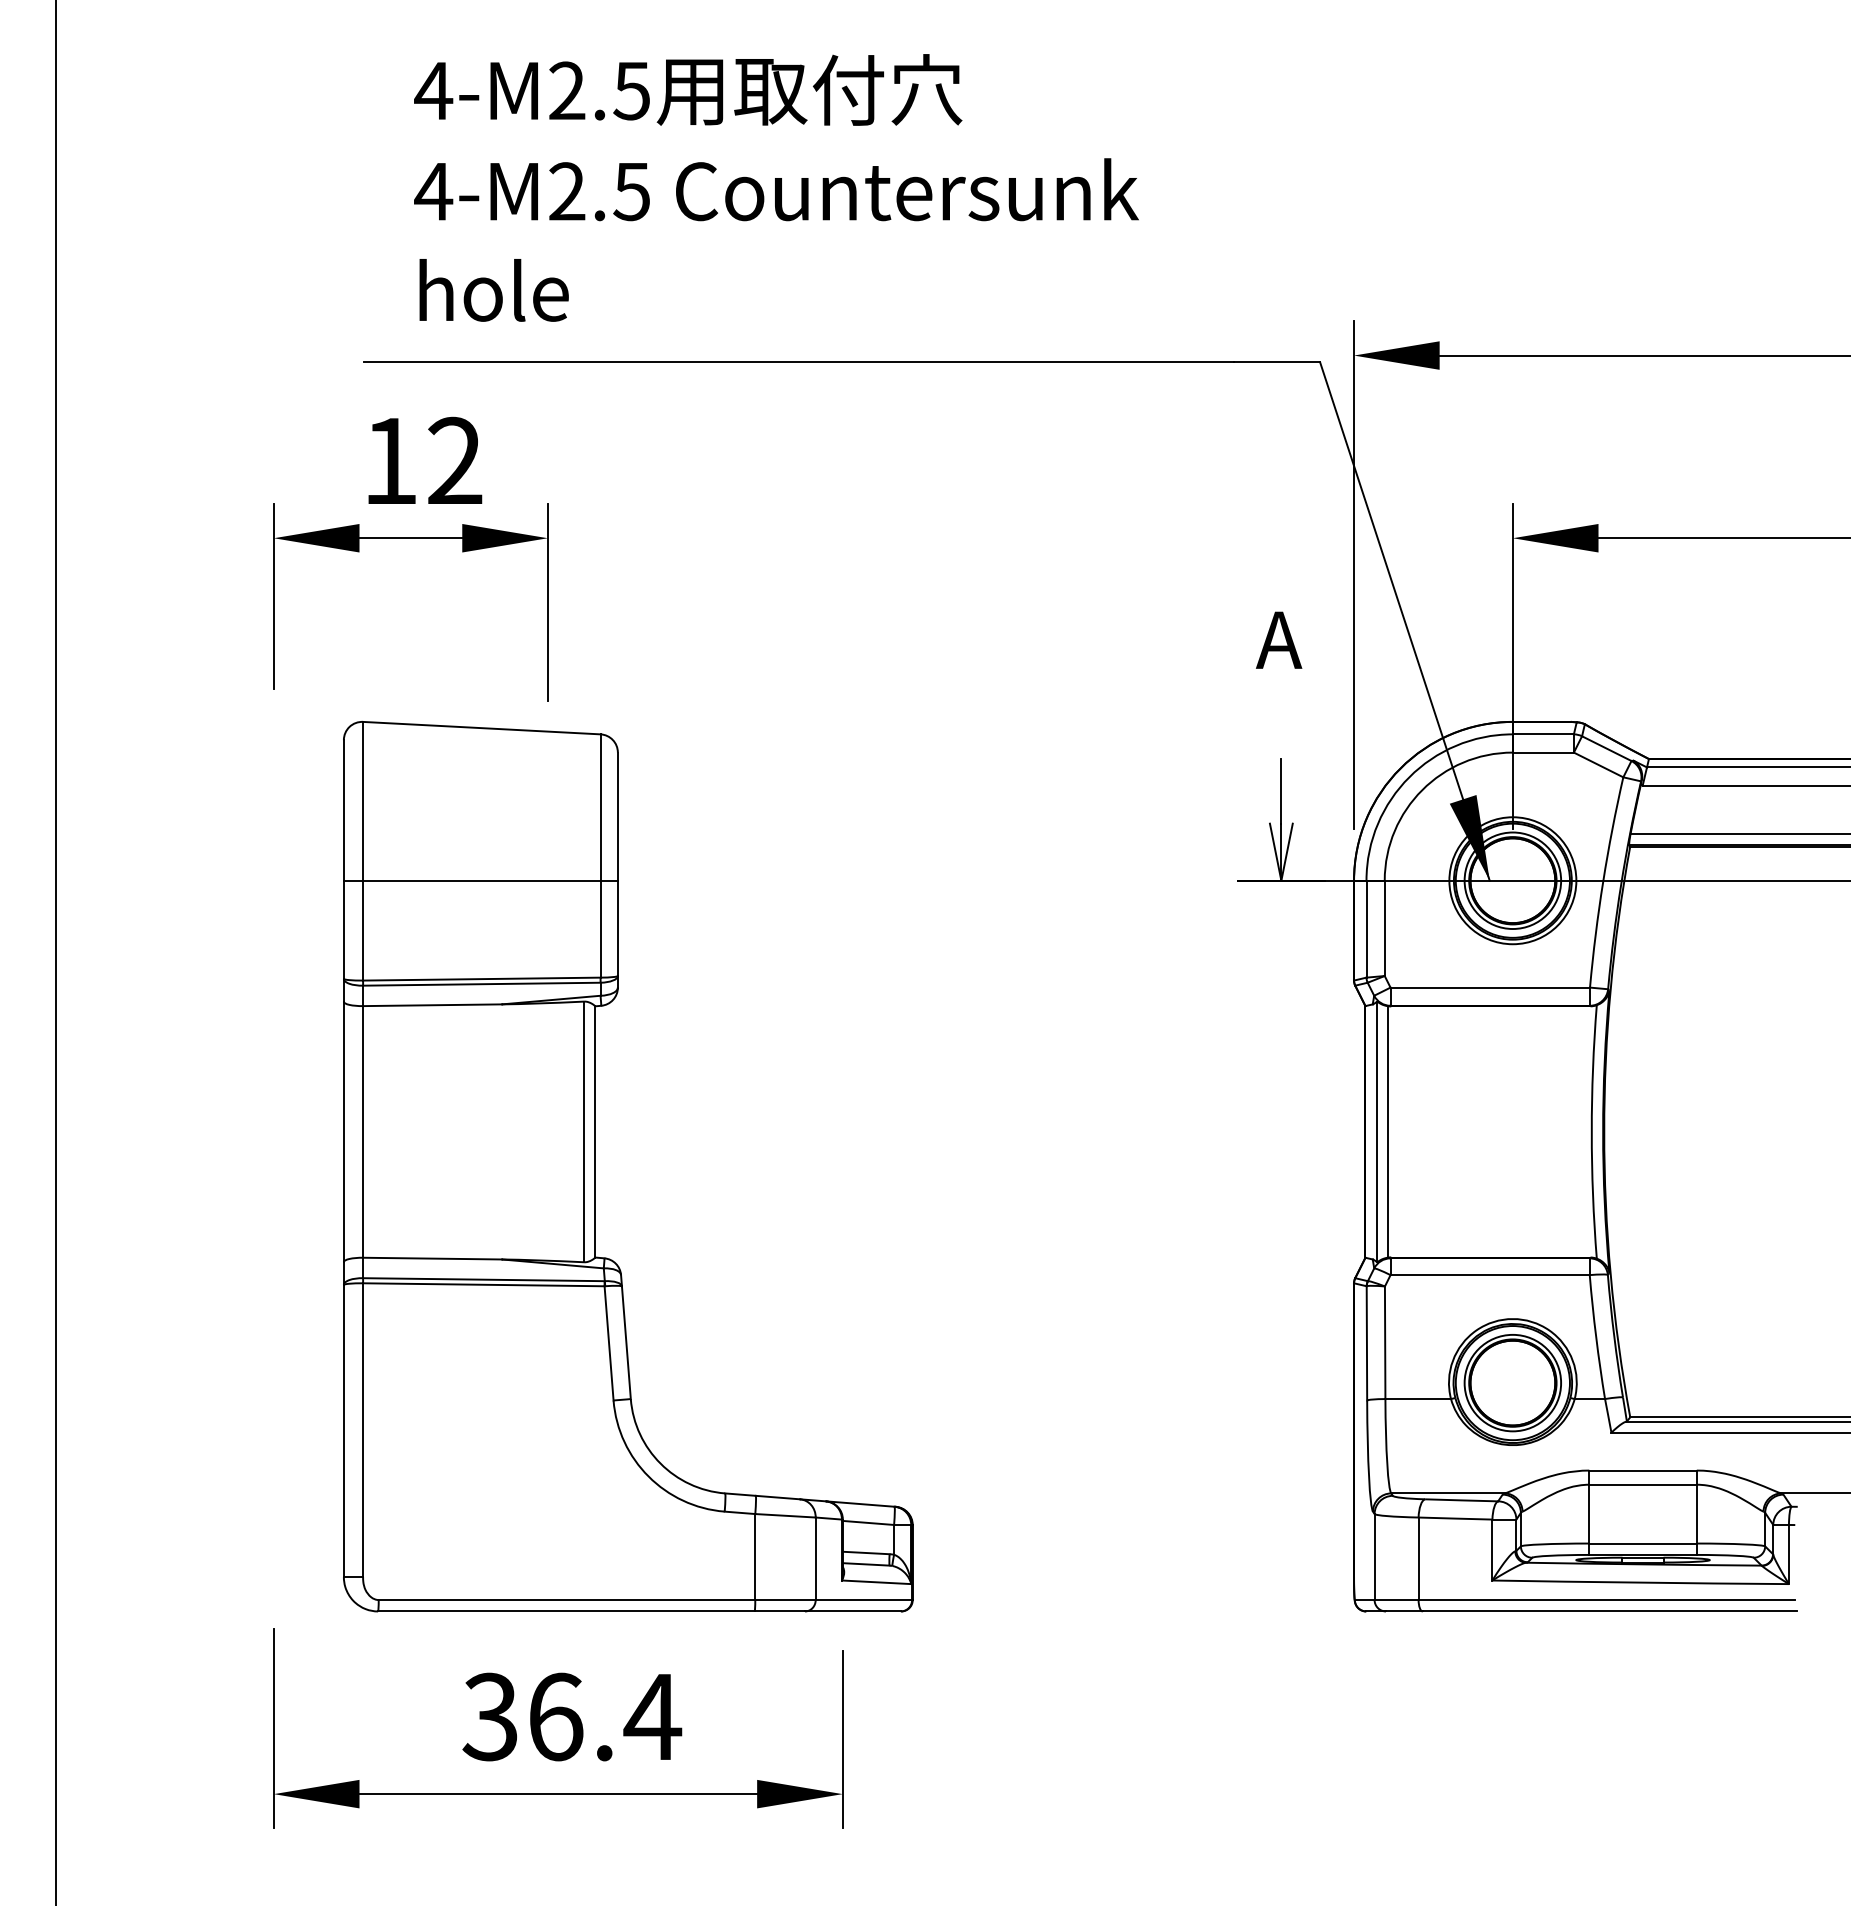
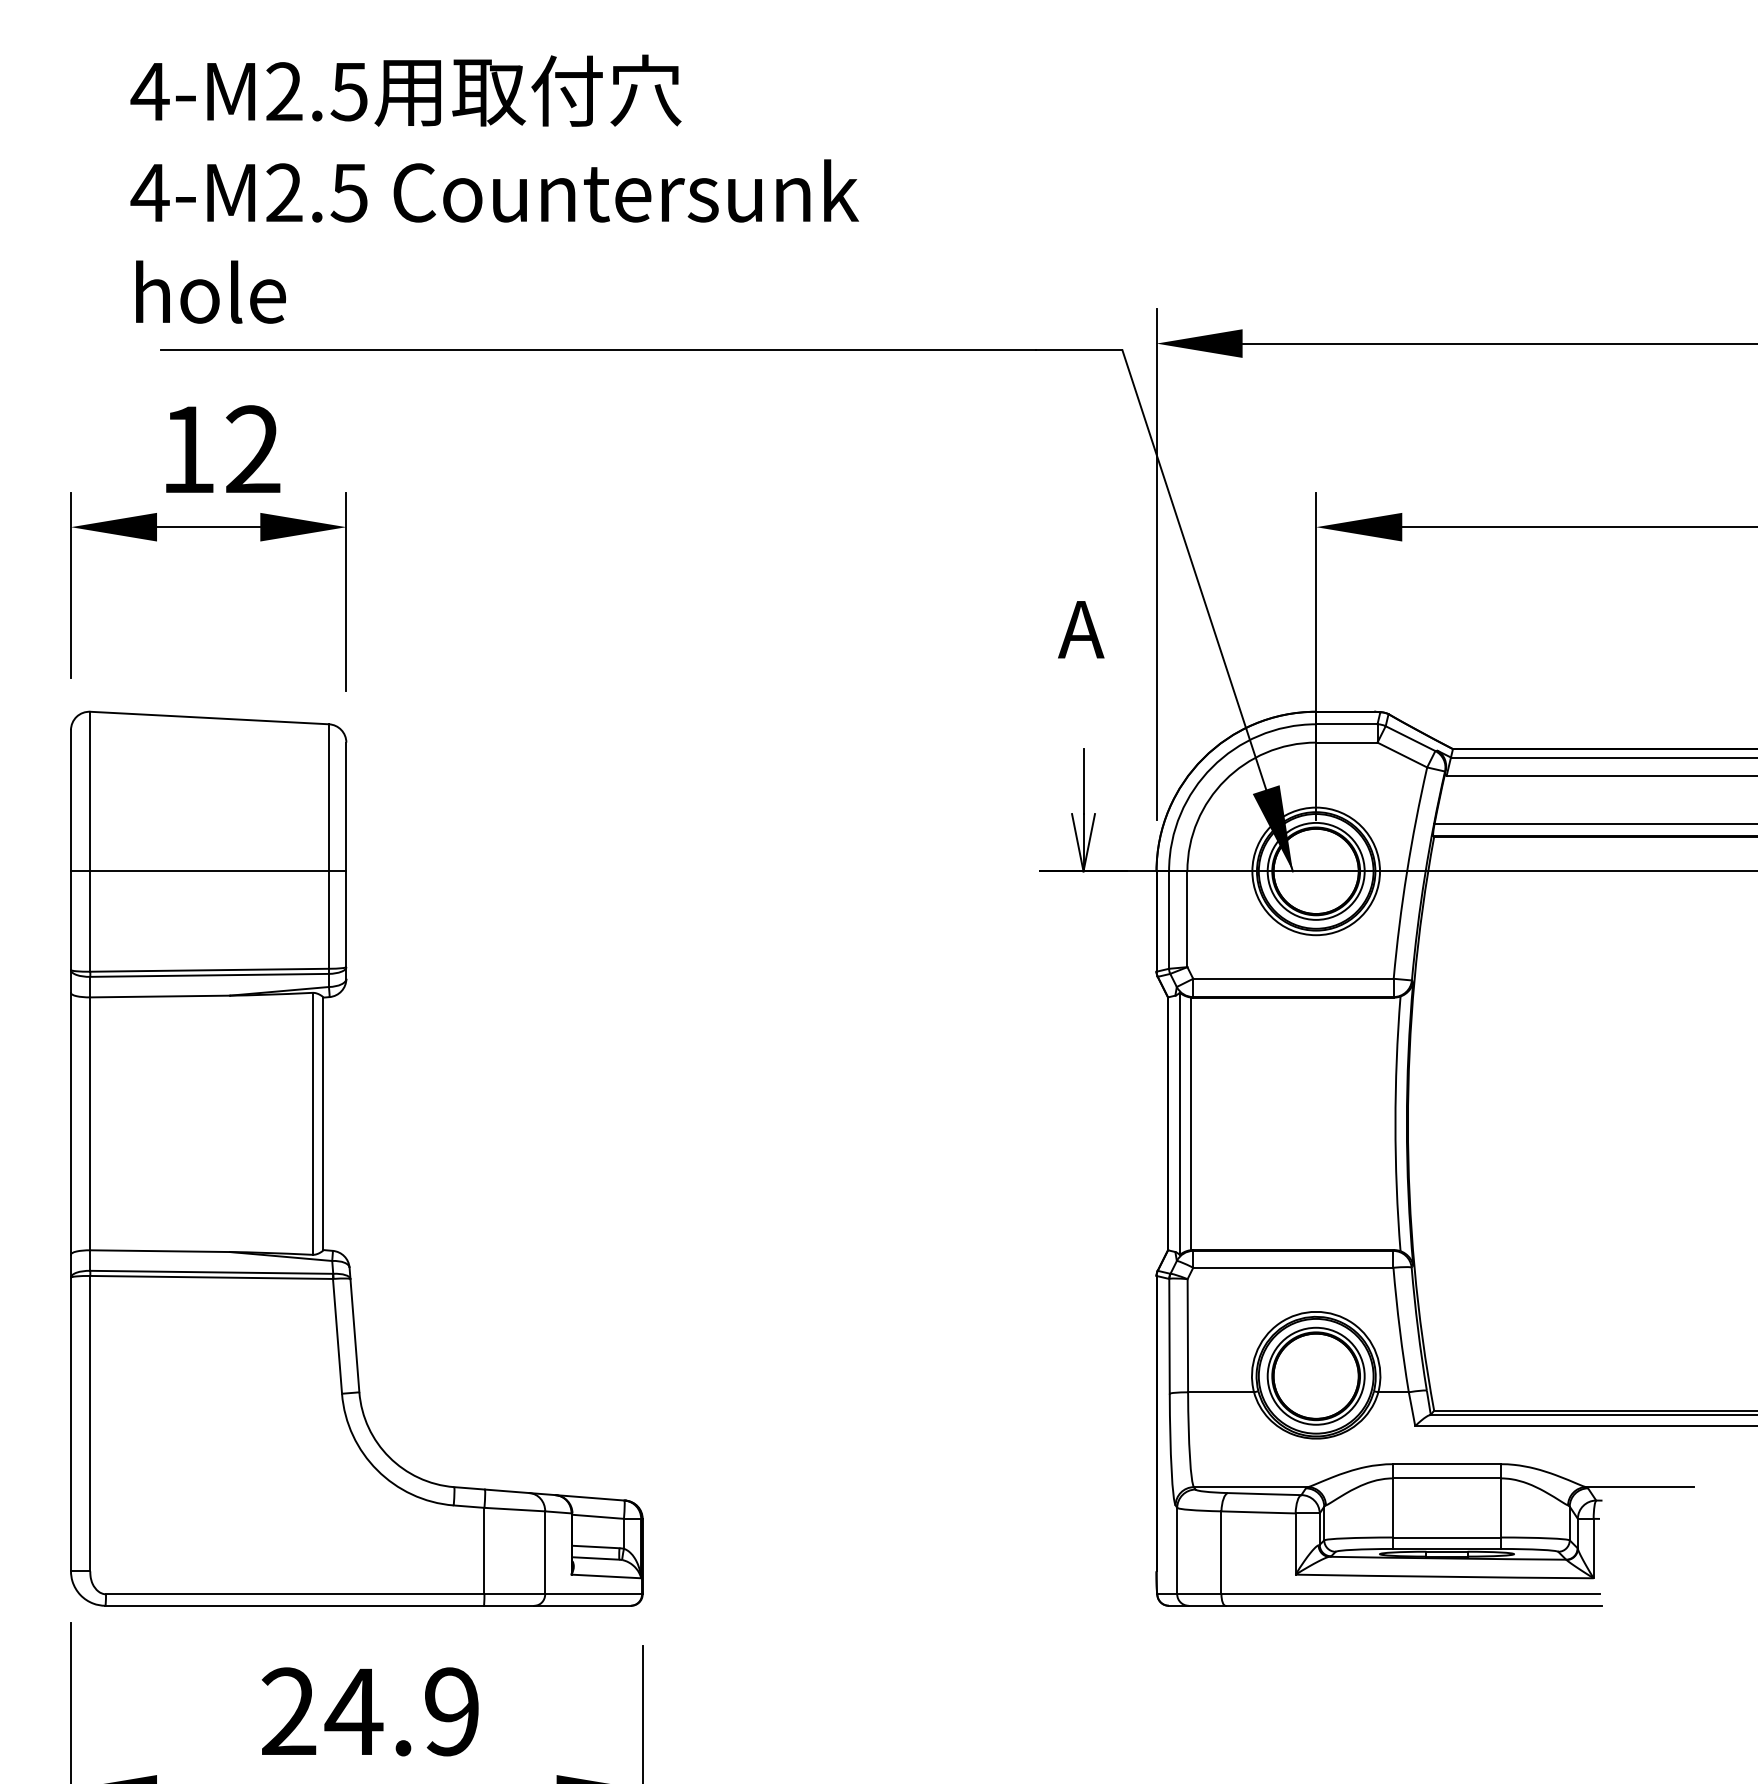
text: (776, 187) -> (494, 188), moved
part: (595, 1166) -> (323, 1158), moved
text: (572, 1716) -> (371, 1711), 36.4 -> 24.9

